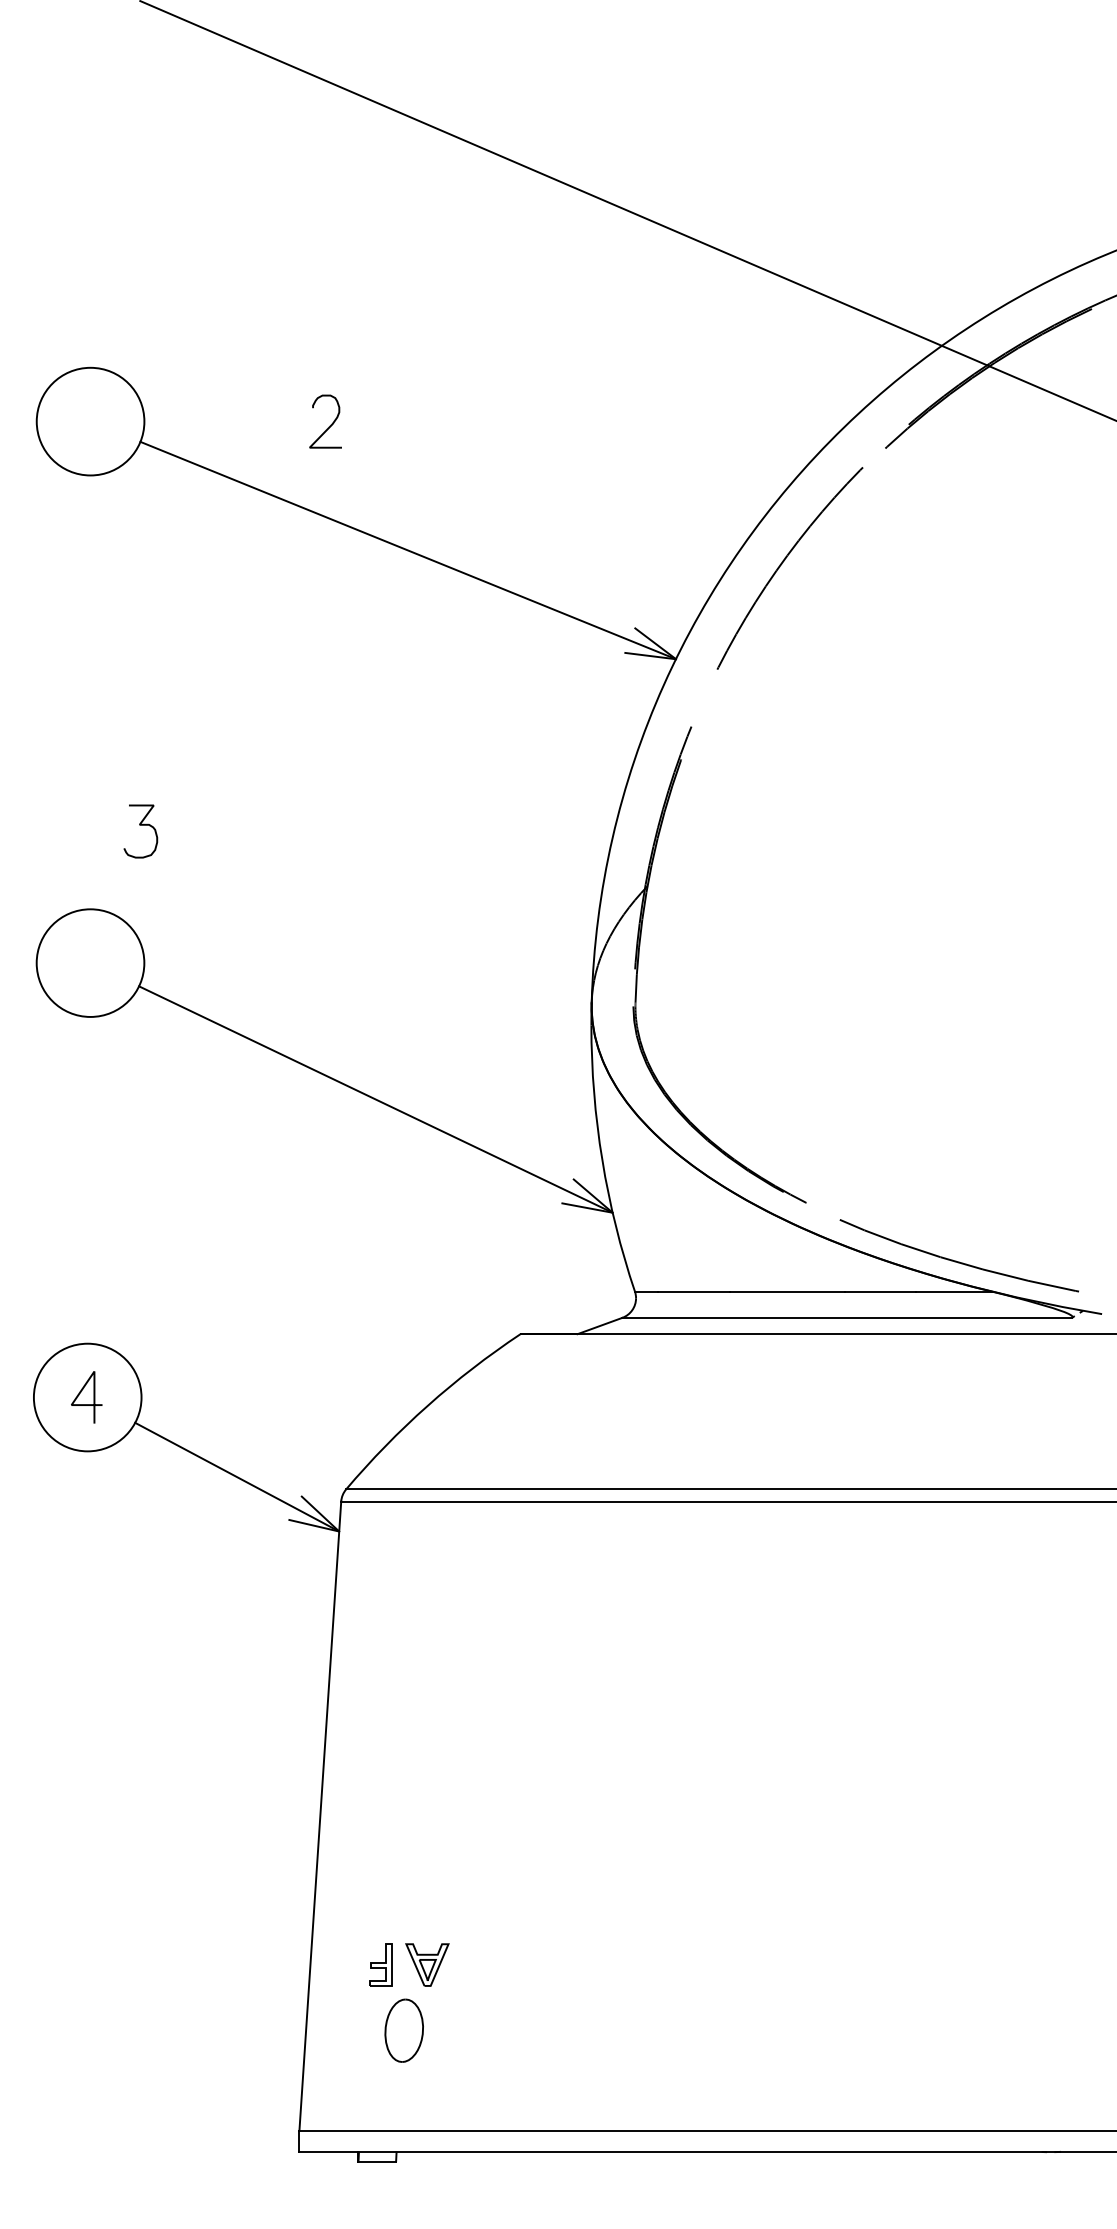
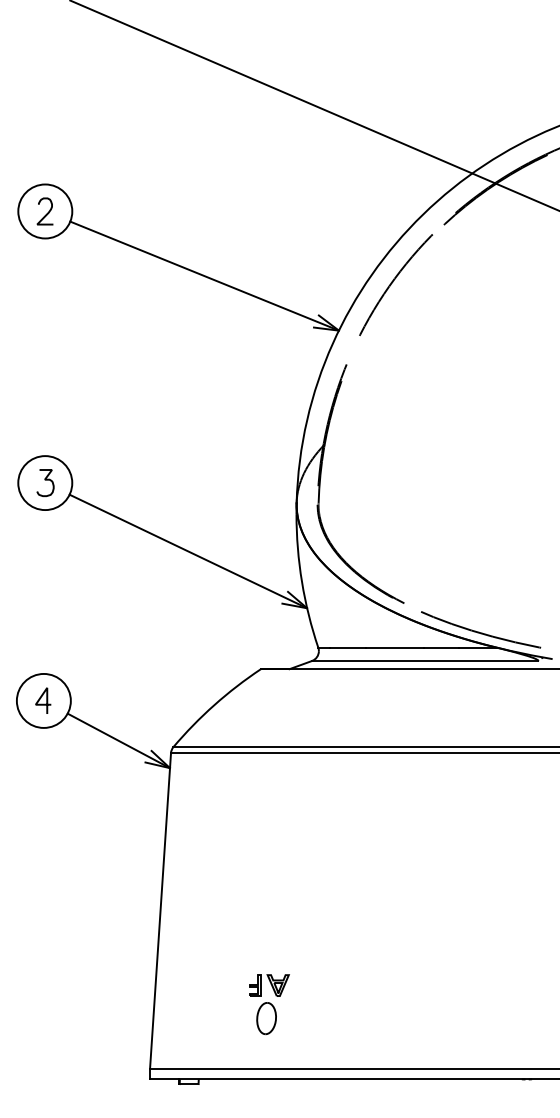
curve: (328, 425) -> (46, 213), moved
curve: (140, 826) -> (45, 480), moved
part: (409, 2002) -> (269, 1004), moved

